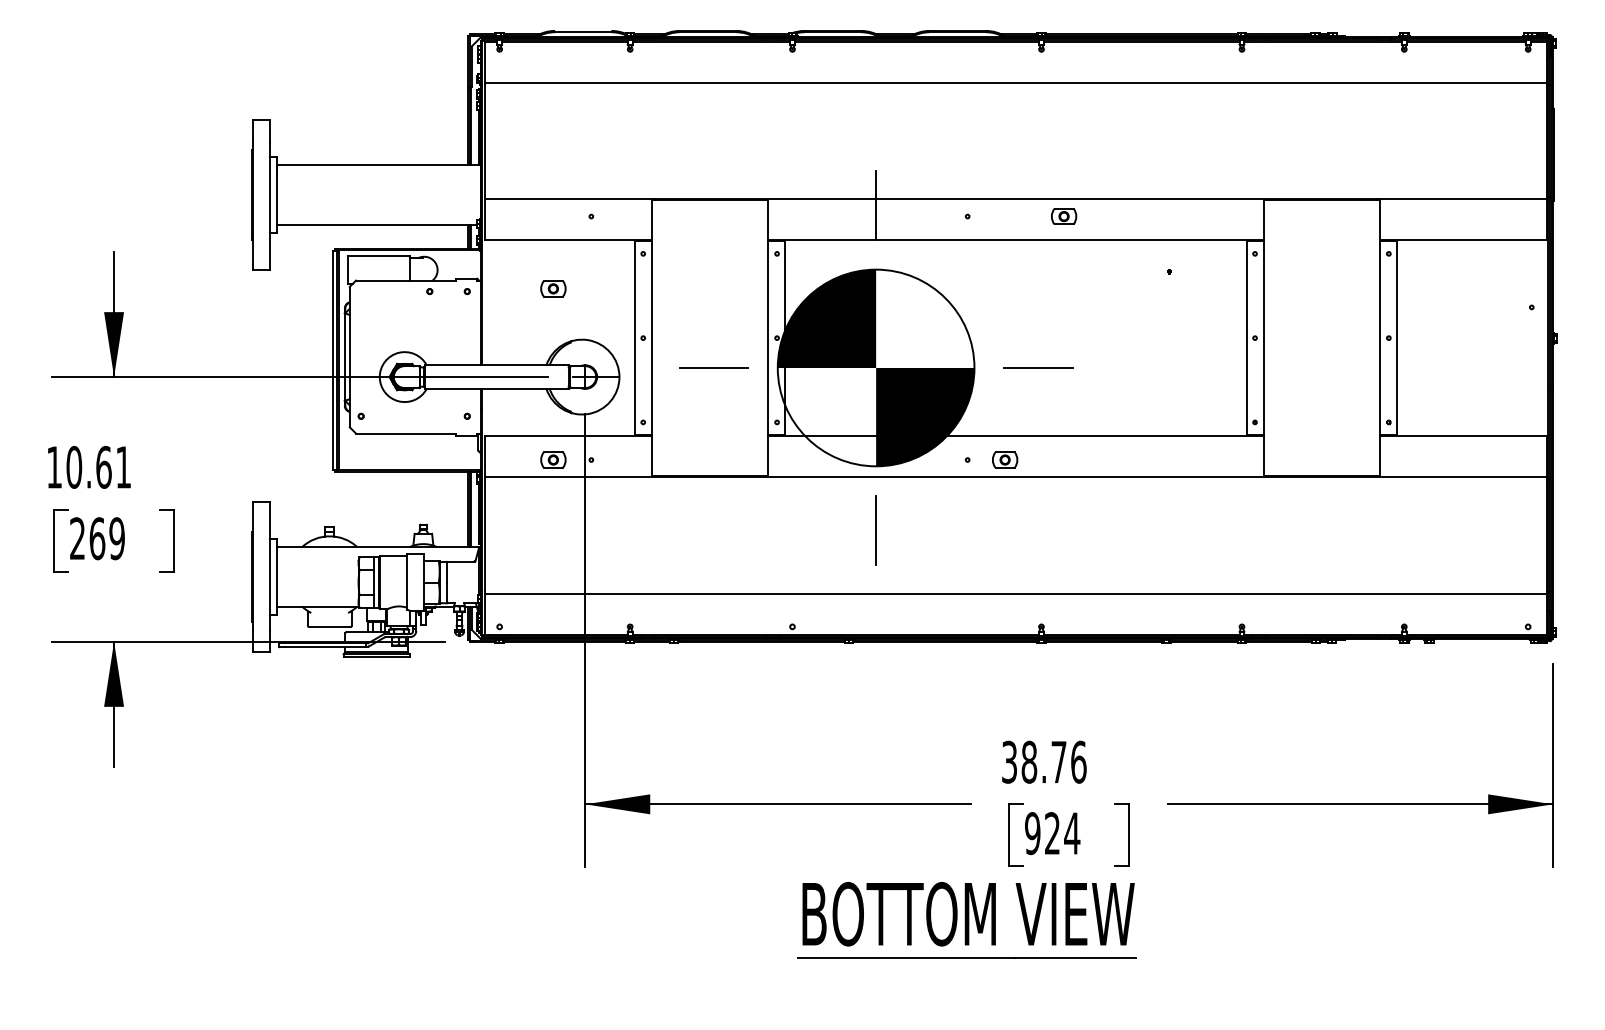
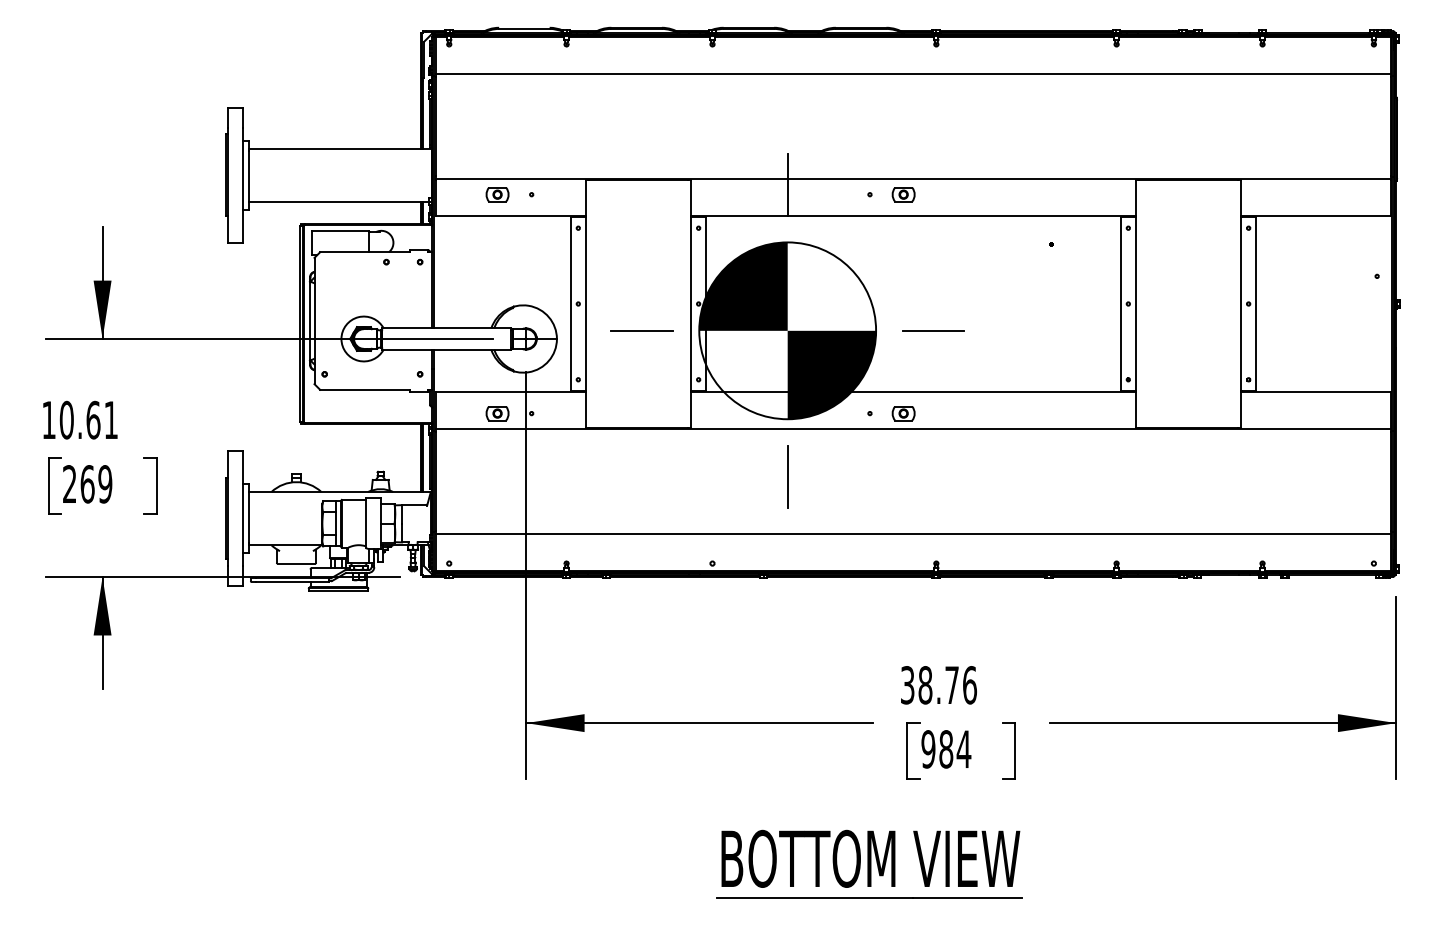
part: (1063, 216) -> (903, 194), moved
part: (553, 288) -> (497, 194), moved
text: (1052, 833) -> (946, 749), 924 -> 984
part: (967, 919) -> (869, 863), moved

